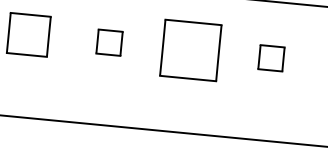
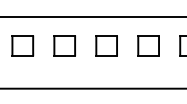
part: (109, 41) -> (64, 45), size x1.67
part: (190, 49) -> (106, 45), size x0.71
part: (271, 57) -> (148, 45), size x1.67

